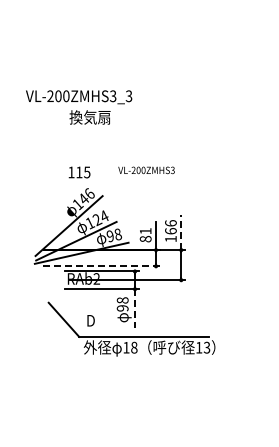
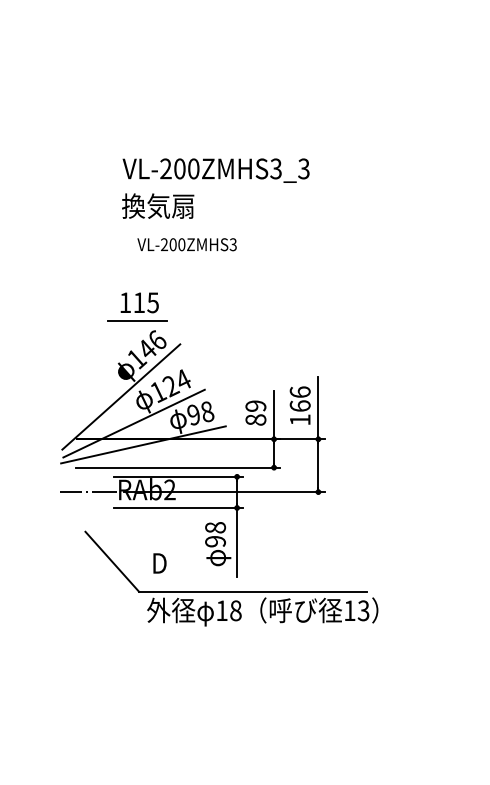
text: (79, 97) -> (216, 171), moved
text: (146, 170) -> (187, 244), moved
line: (78, 182) -> (137, 320), added
text: (145, 231) -> (255, 406), 81 -> 89
line: (181, 232) -> (318, 408), dashed -> solid
line: (102, 266) -> (179, 468), dashed -> solid
line: (50, 280) -> (88, 492), added
line: (135, 308) -> (237, 541), dashed -> solid

